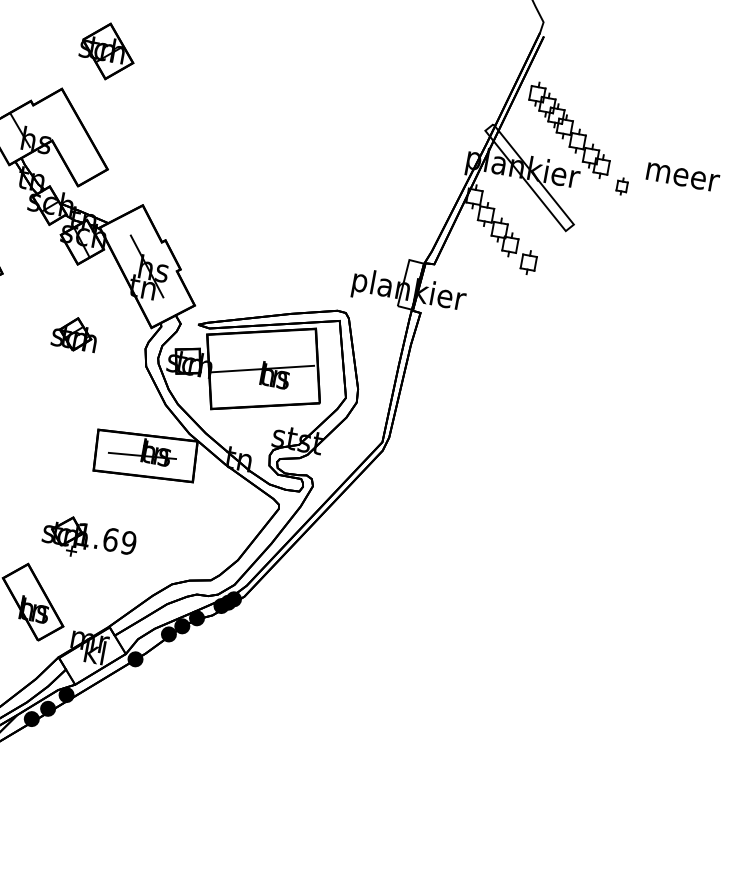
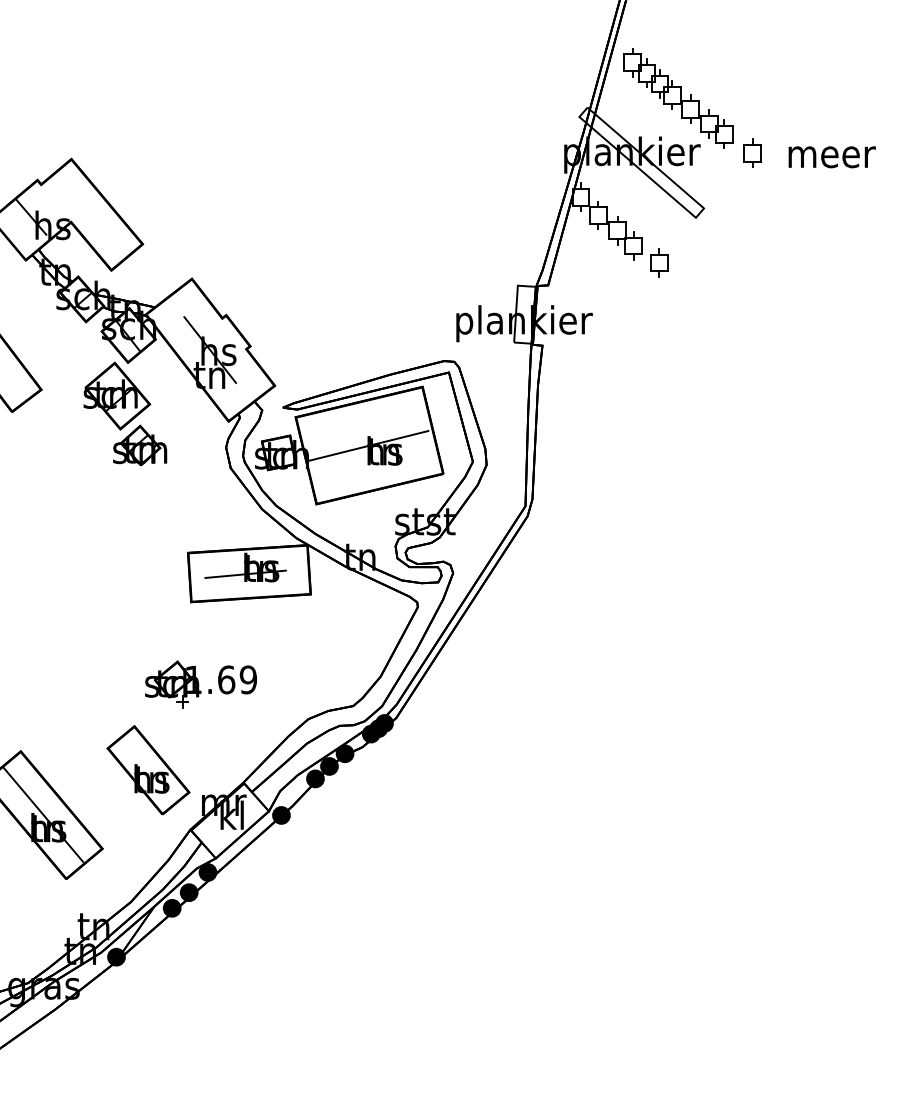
part: (108, 50) -> (117, 395), moved
text: (682, 177) -> (831, 157), moved
part: (622, 186) -> (752, 152), size x1.43

